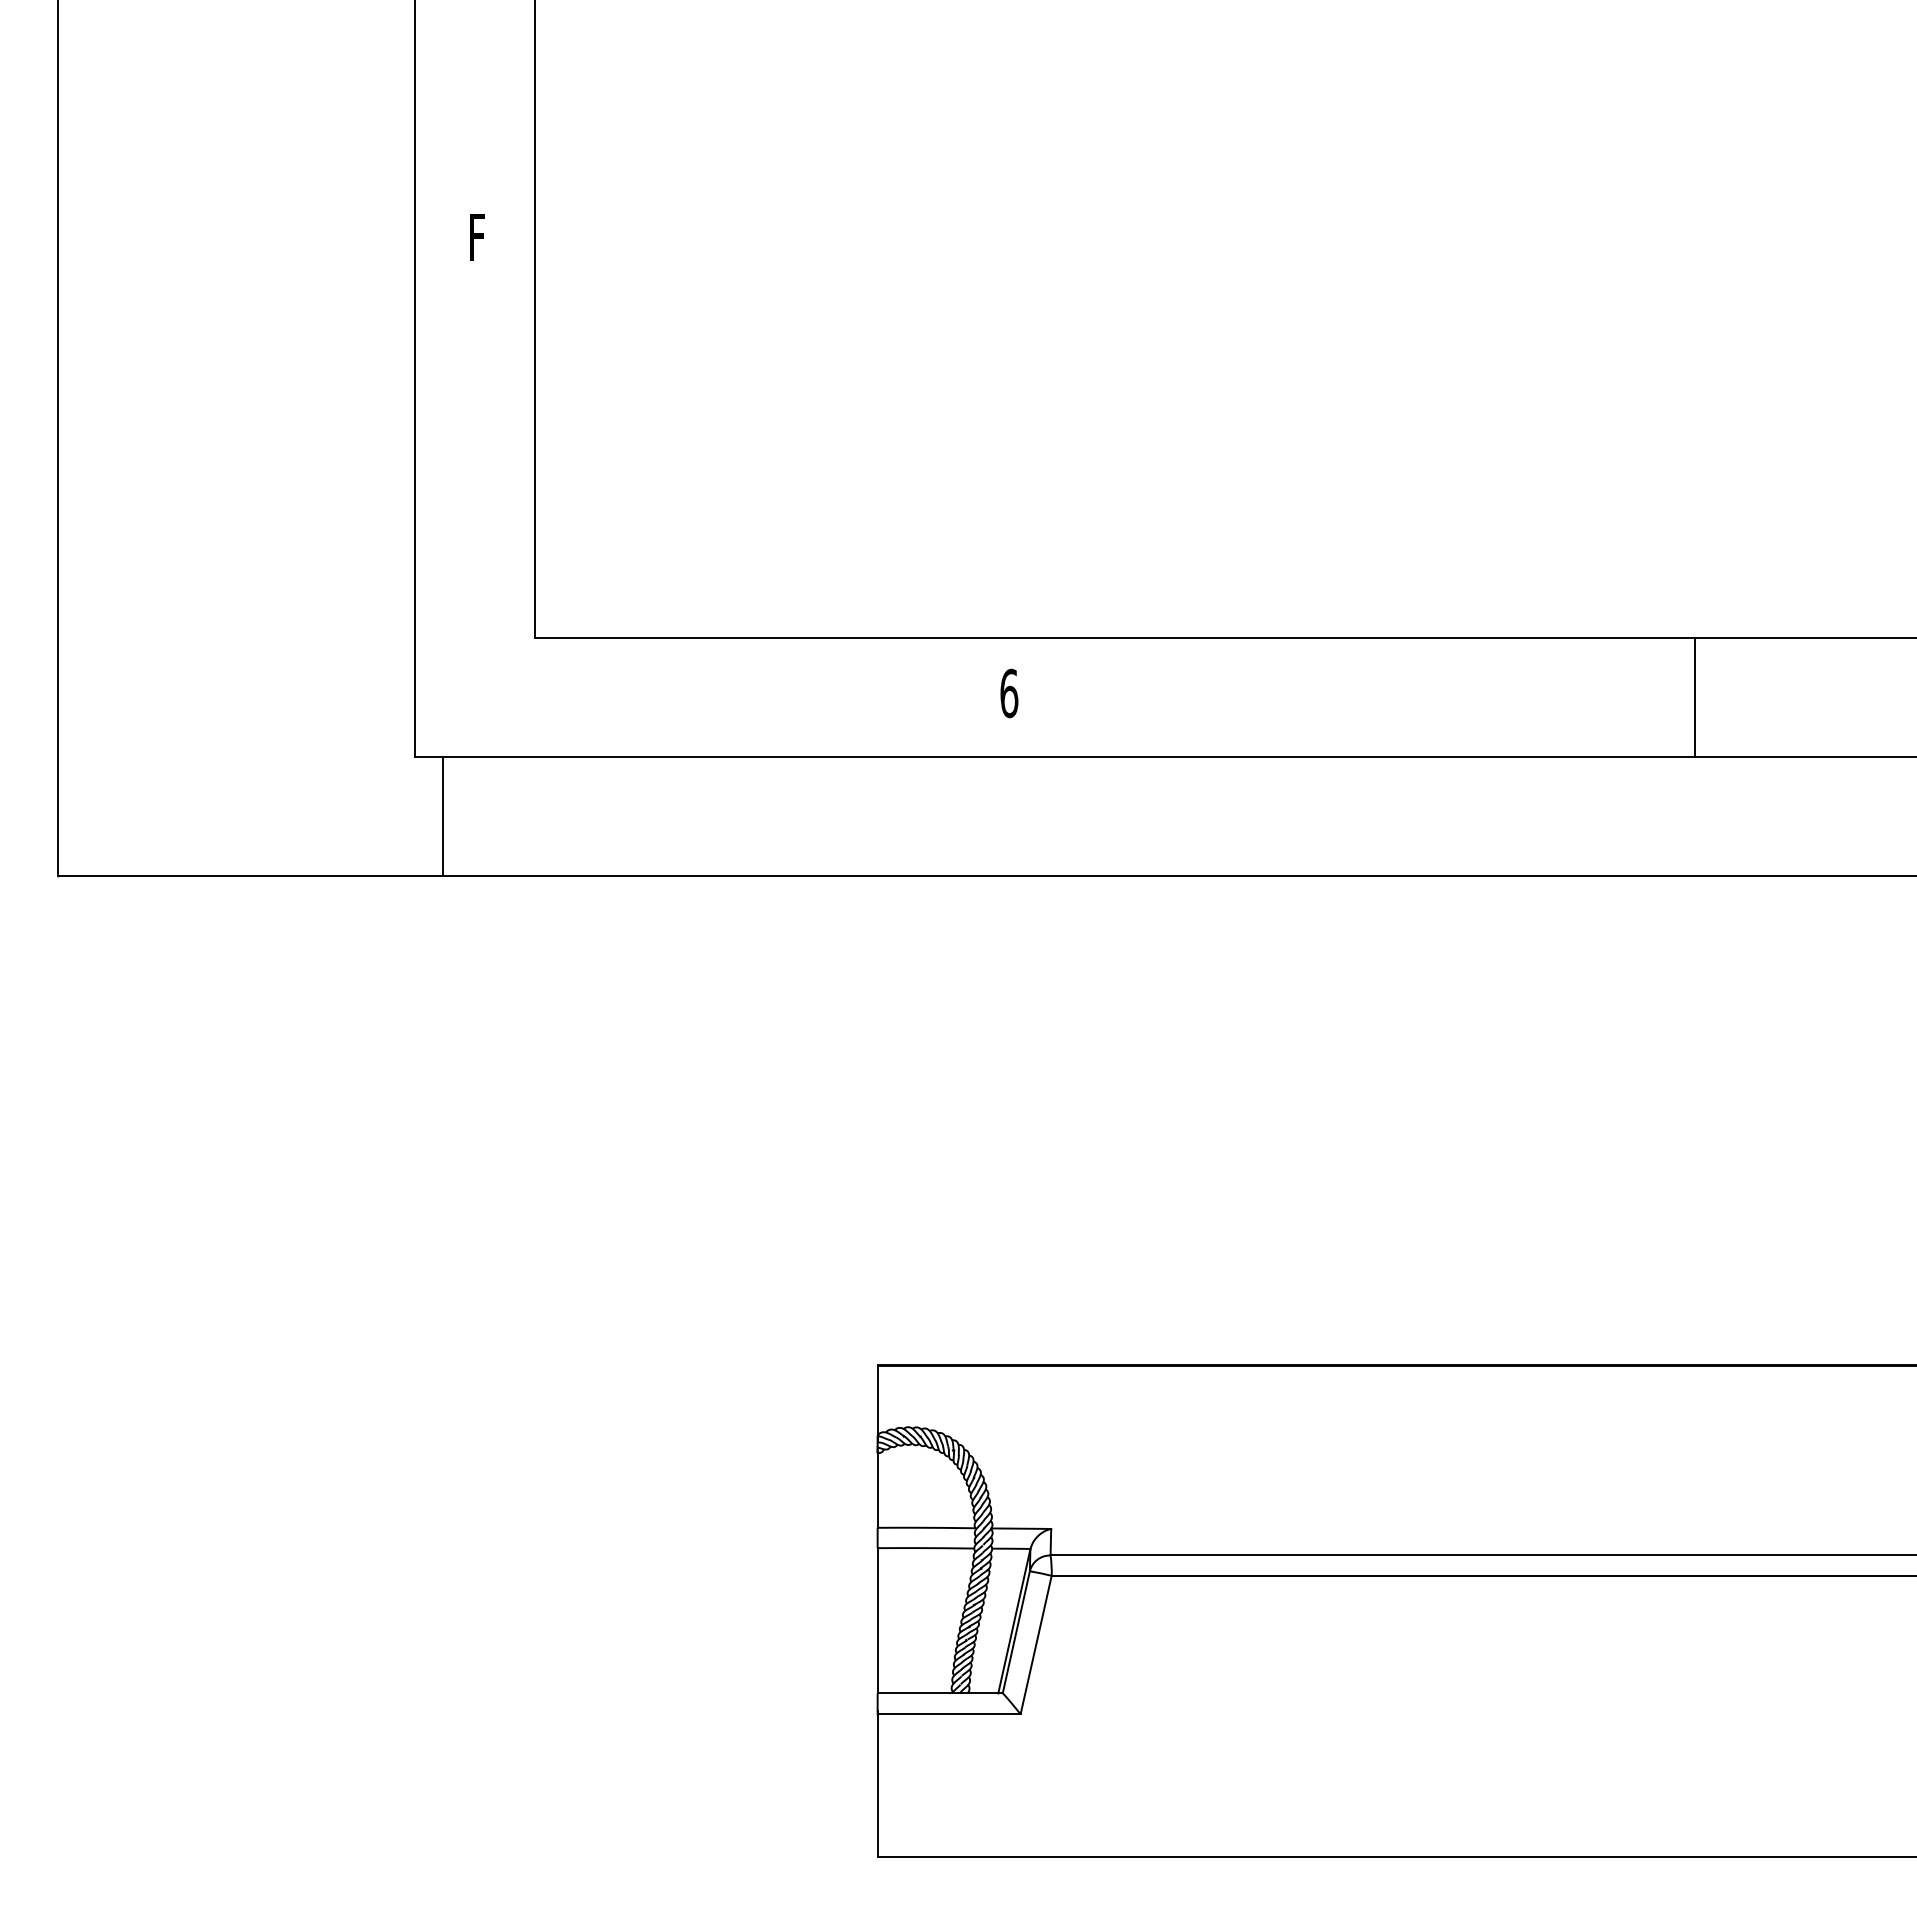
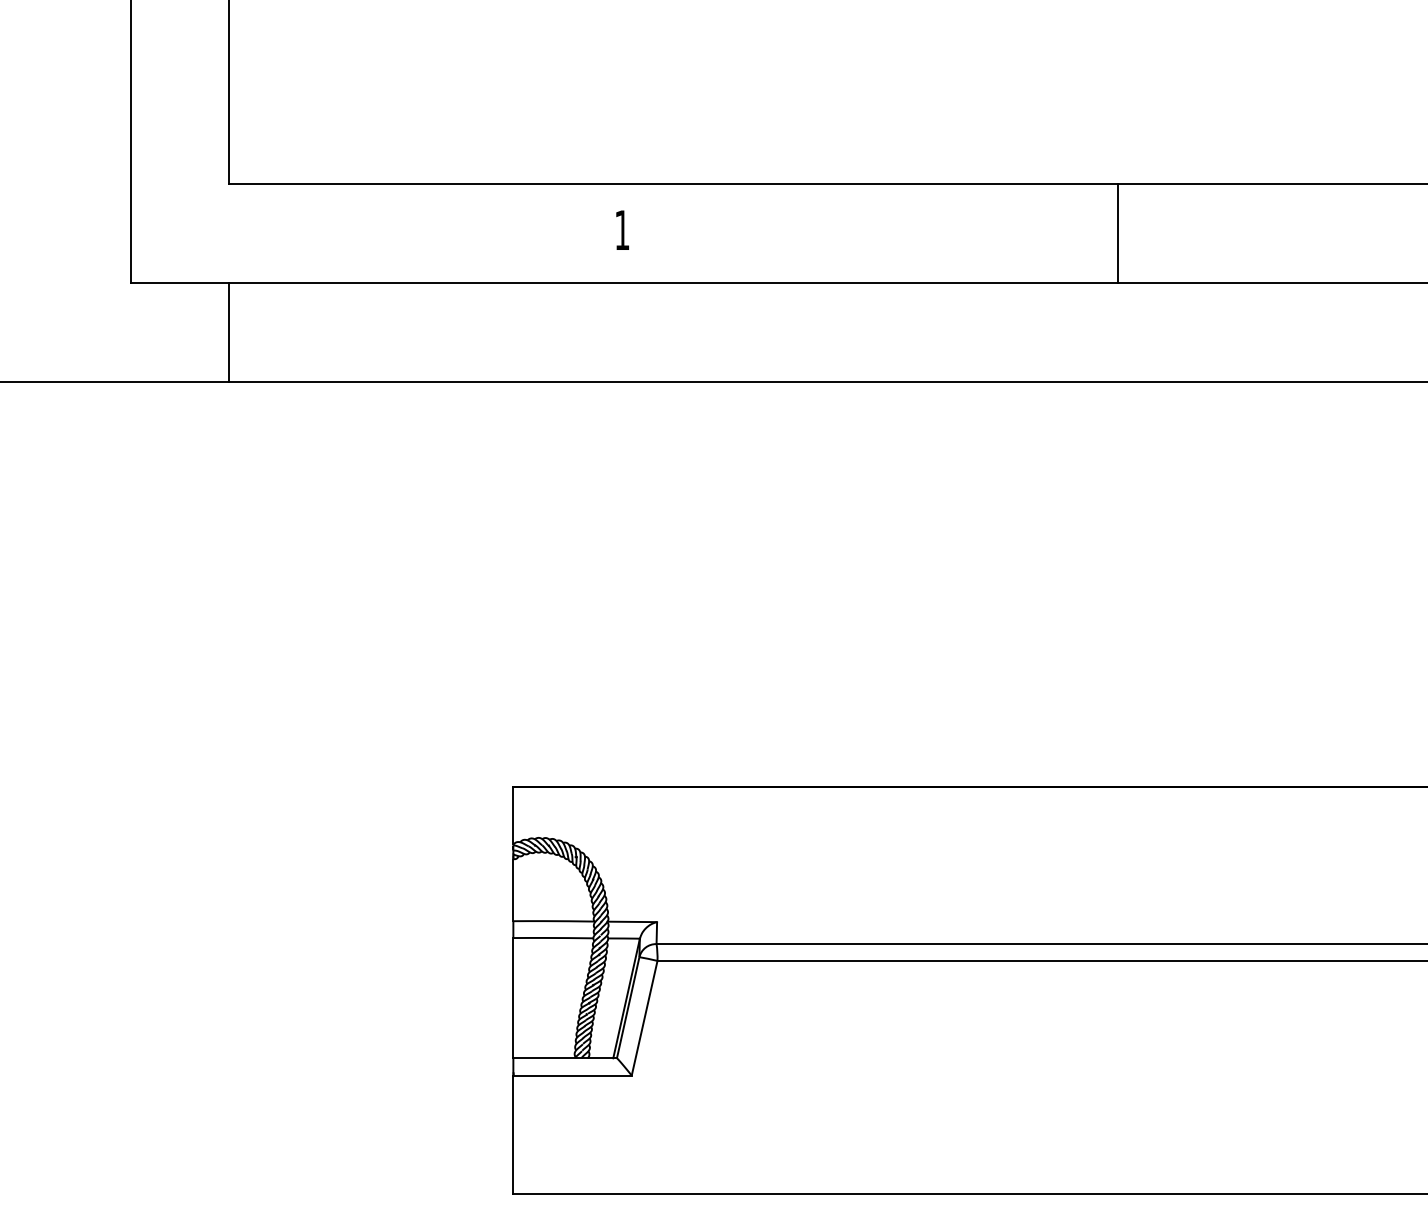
text: (1009, 693) -> (622, 230), 6 -> 1
line: (1695, 697) -> (1118, 233), moved
line: (442, 816) -> (229, 332), moved

